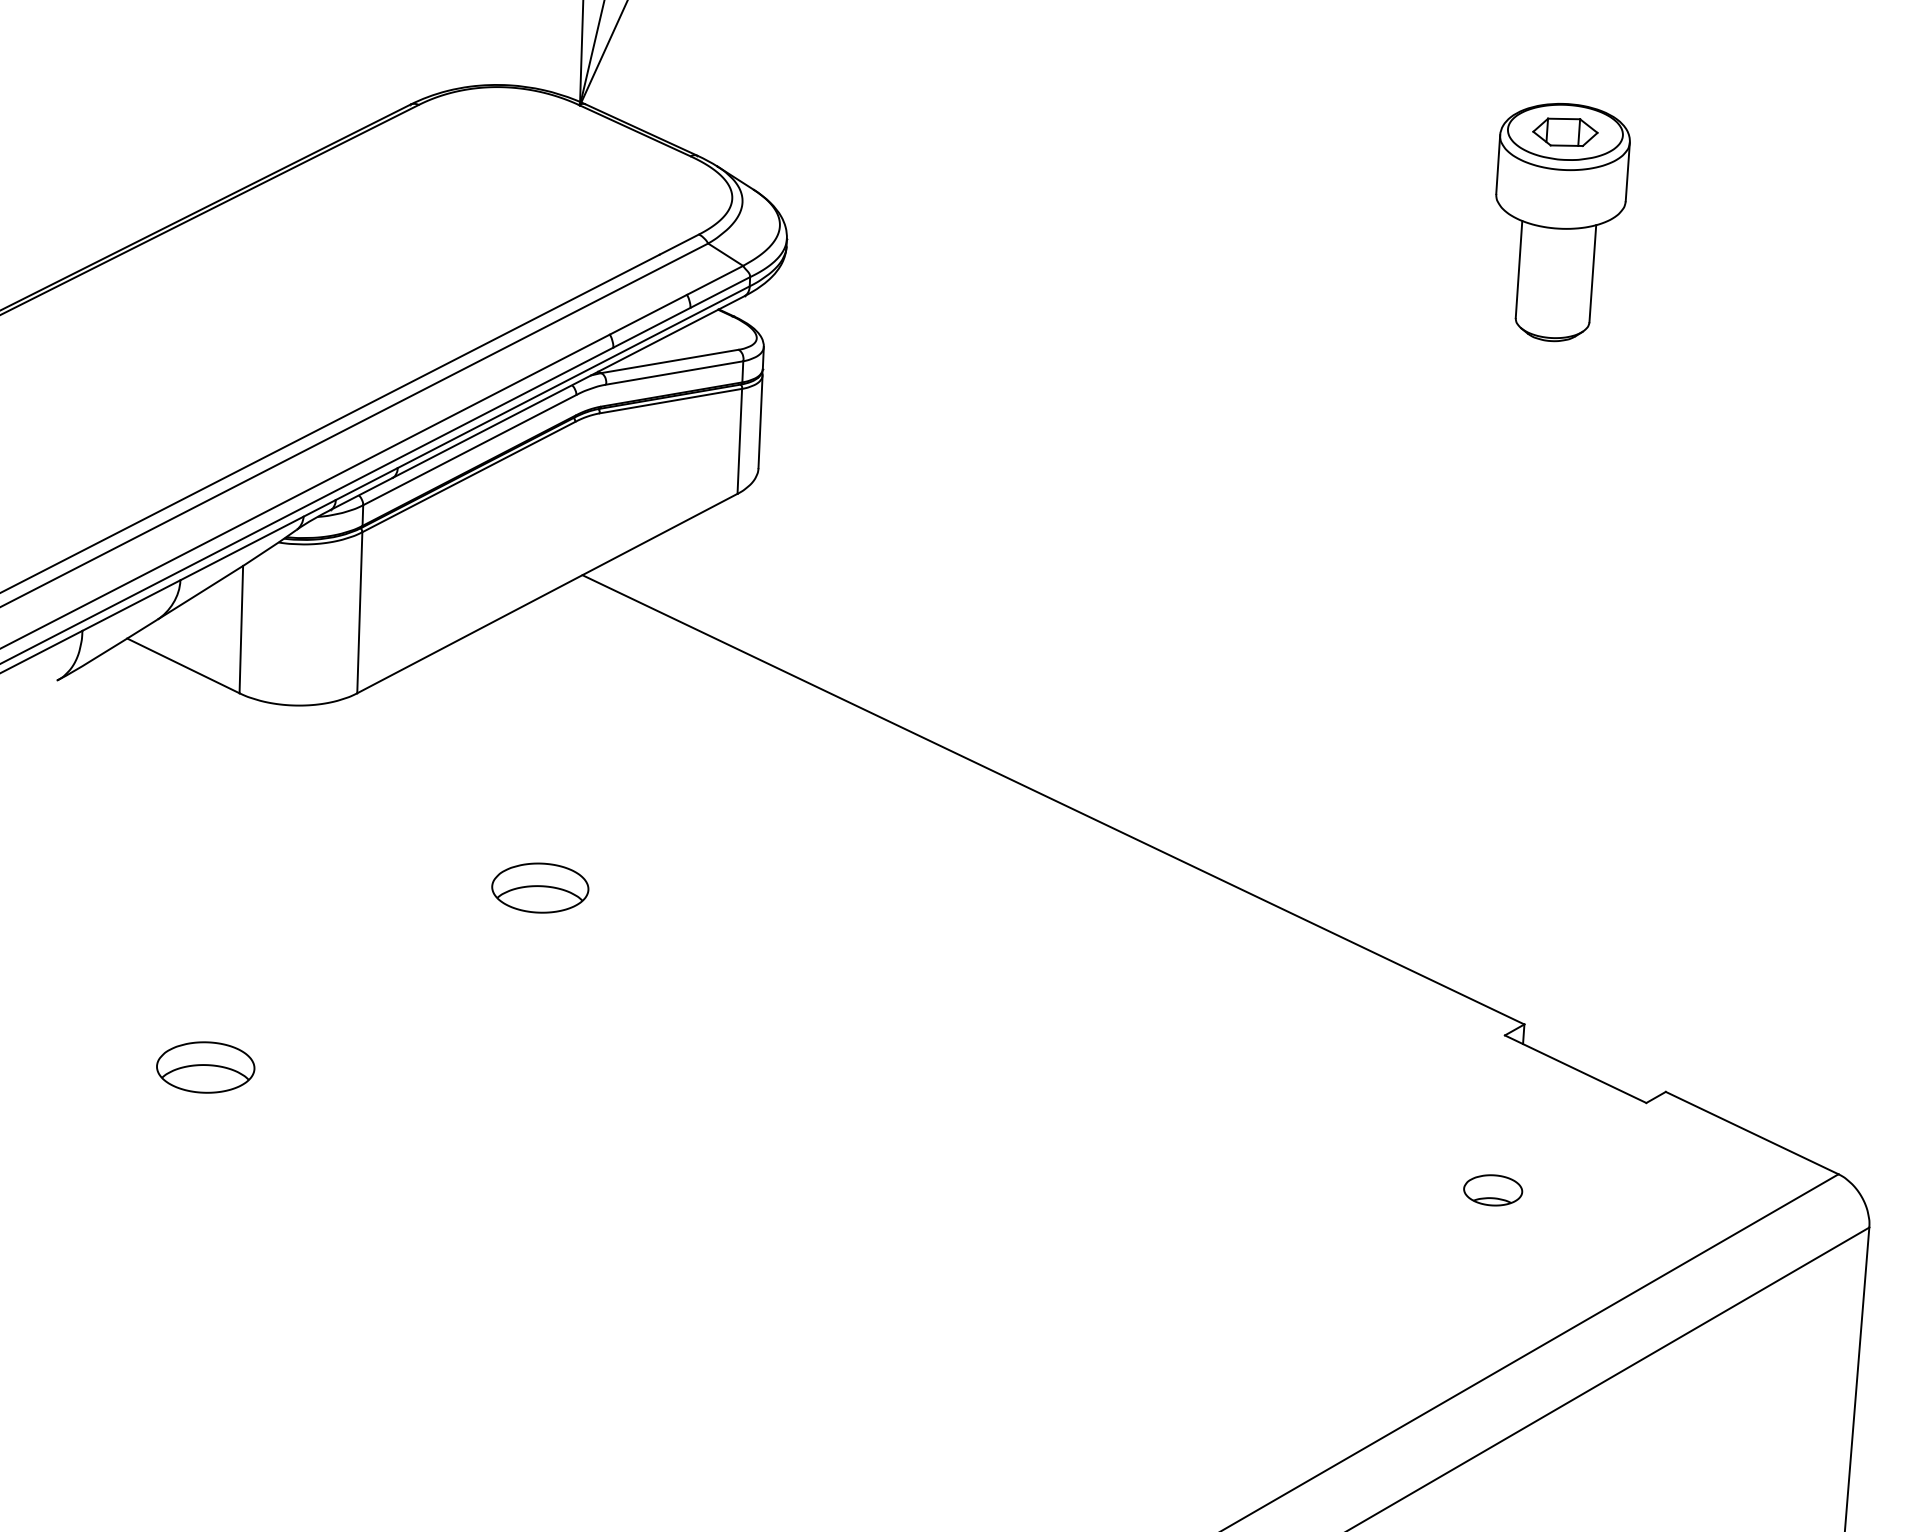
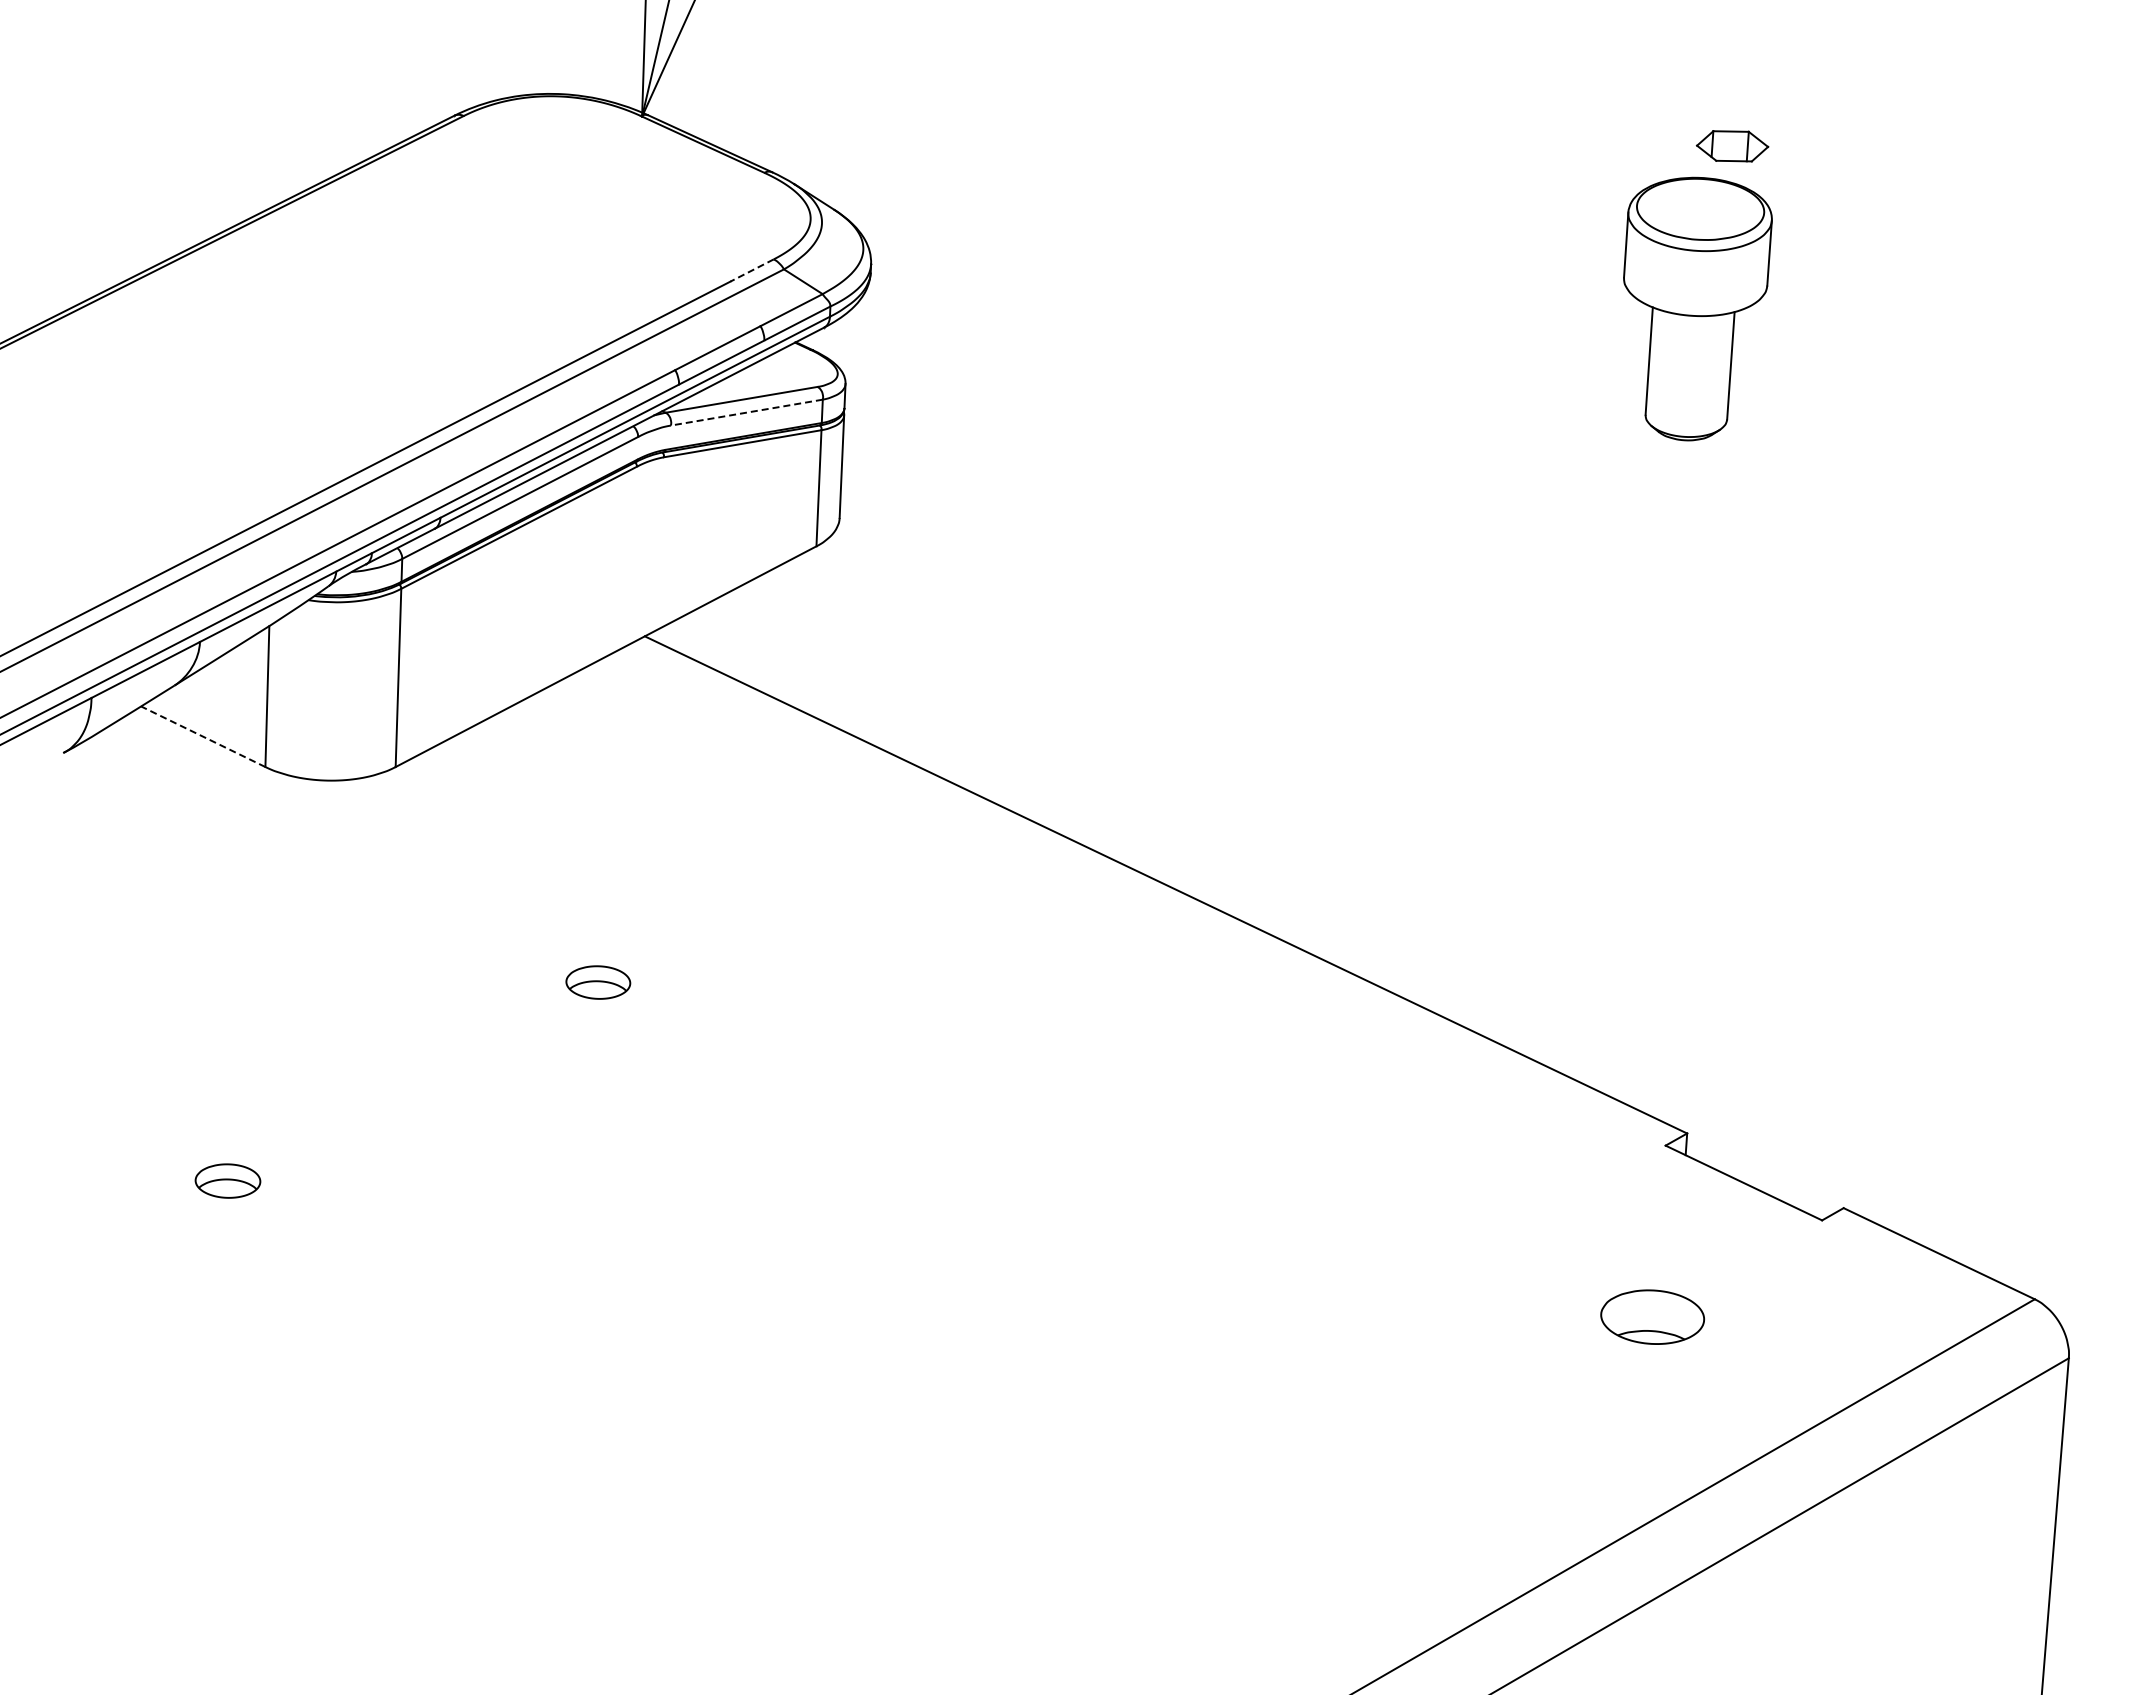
part: (1562, 221) -> (1697, 308), moved
line: (678, 244) -> (751, 270), solid -> dashed
line: (674, 372) -> (746, 412), solid -> dashed
line: (182, 665) -> (202, 736), solid -> dashed
part: (540, 887) -> (598, 982), size x0.6
part: (205, 1066) -> (227, 1180), size x0.6
part: (1493, 1189) -> (1652, 1316), size x1.6

